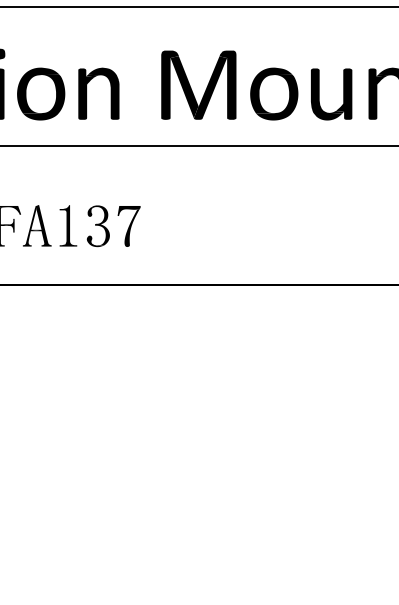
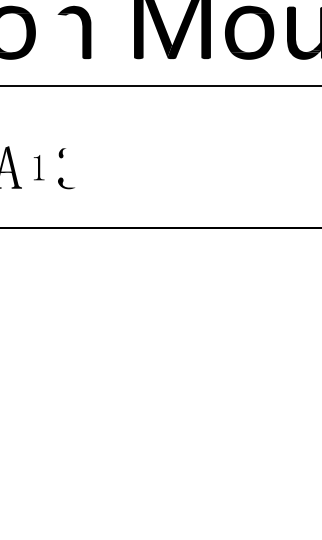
fill: (86, 93) -> (57, 32), removed
part: (68, 225) -> (39, 167), size x0.6
fill: (100, 225) -> (71, 167), removed
part: (128, 226) -> (100, 168), removed

